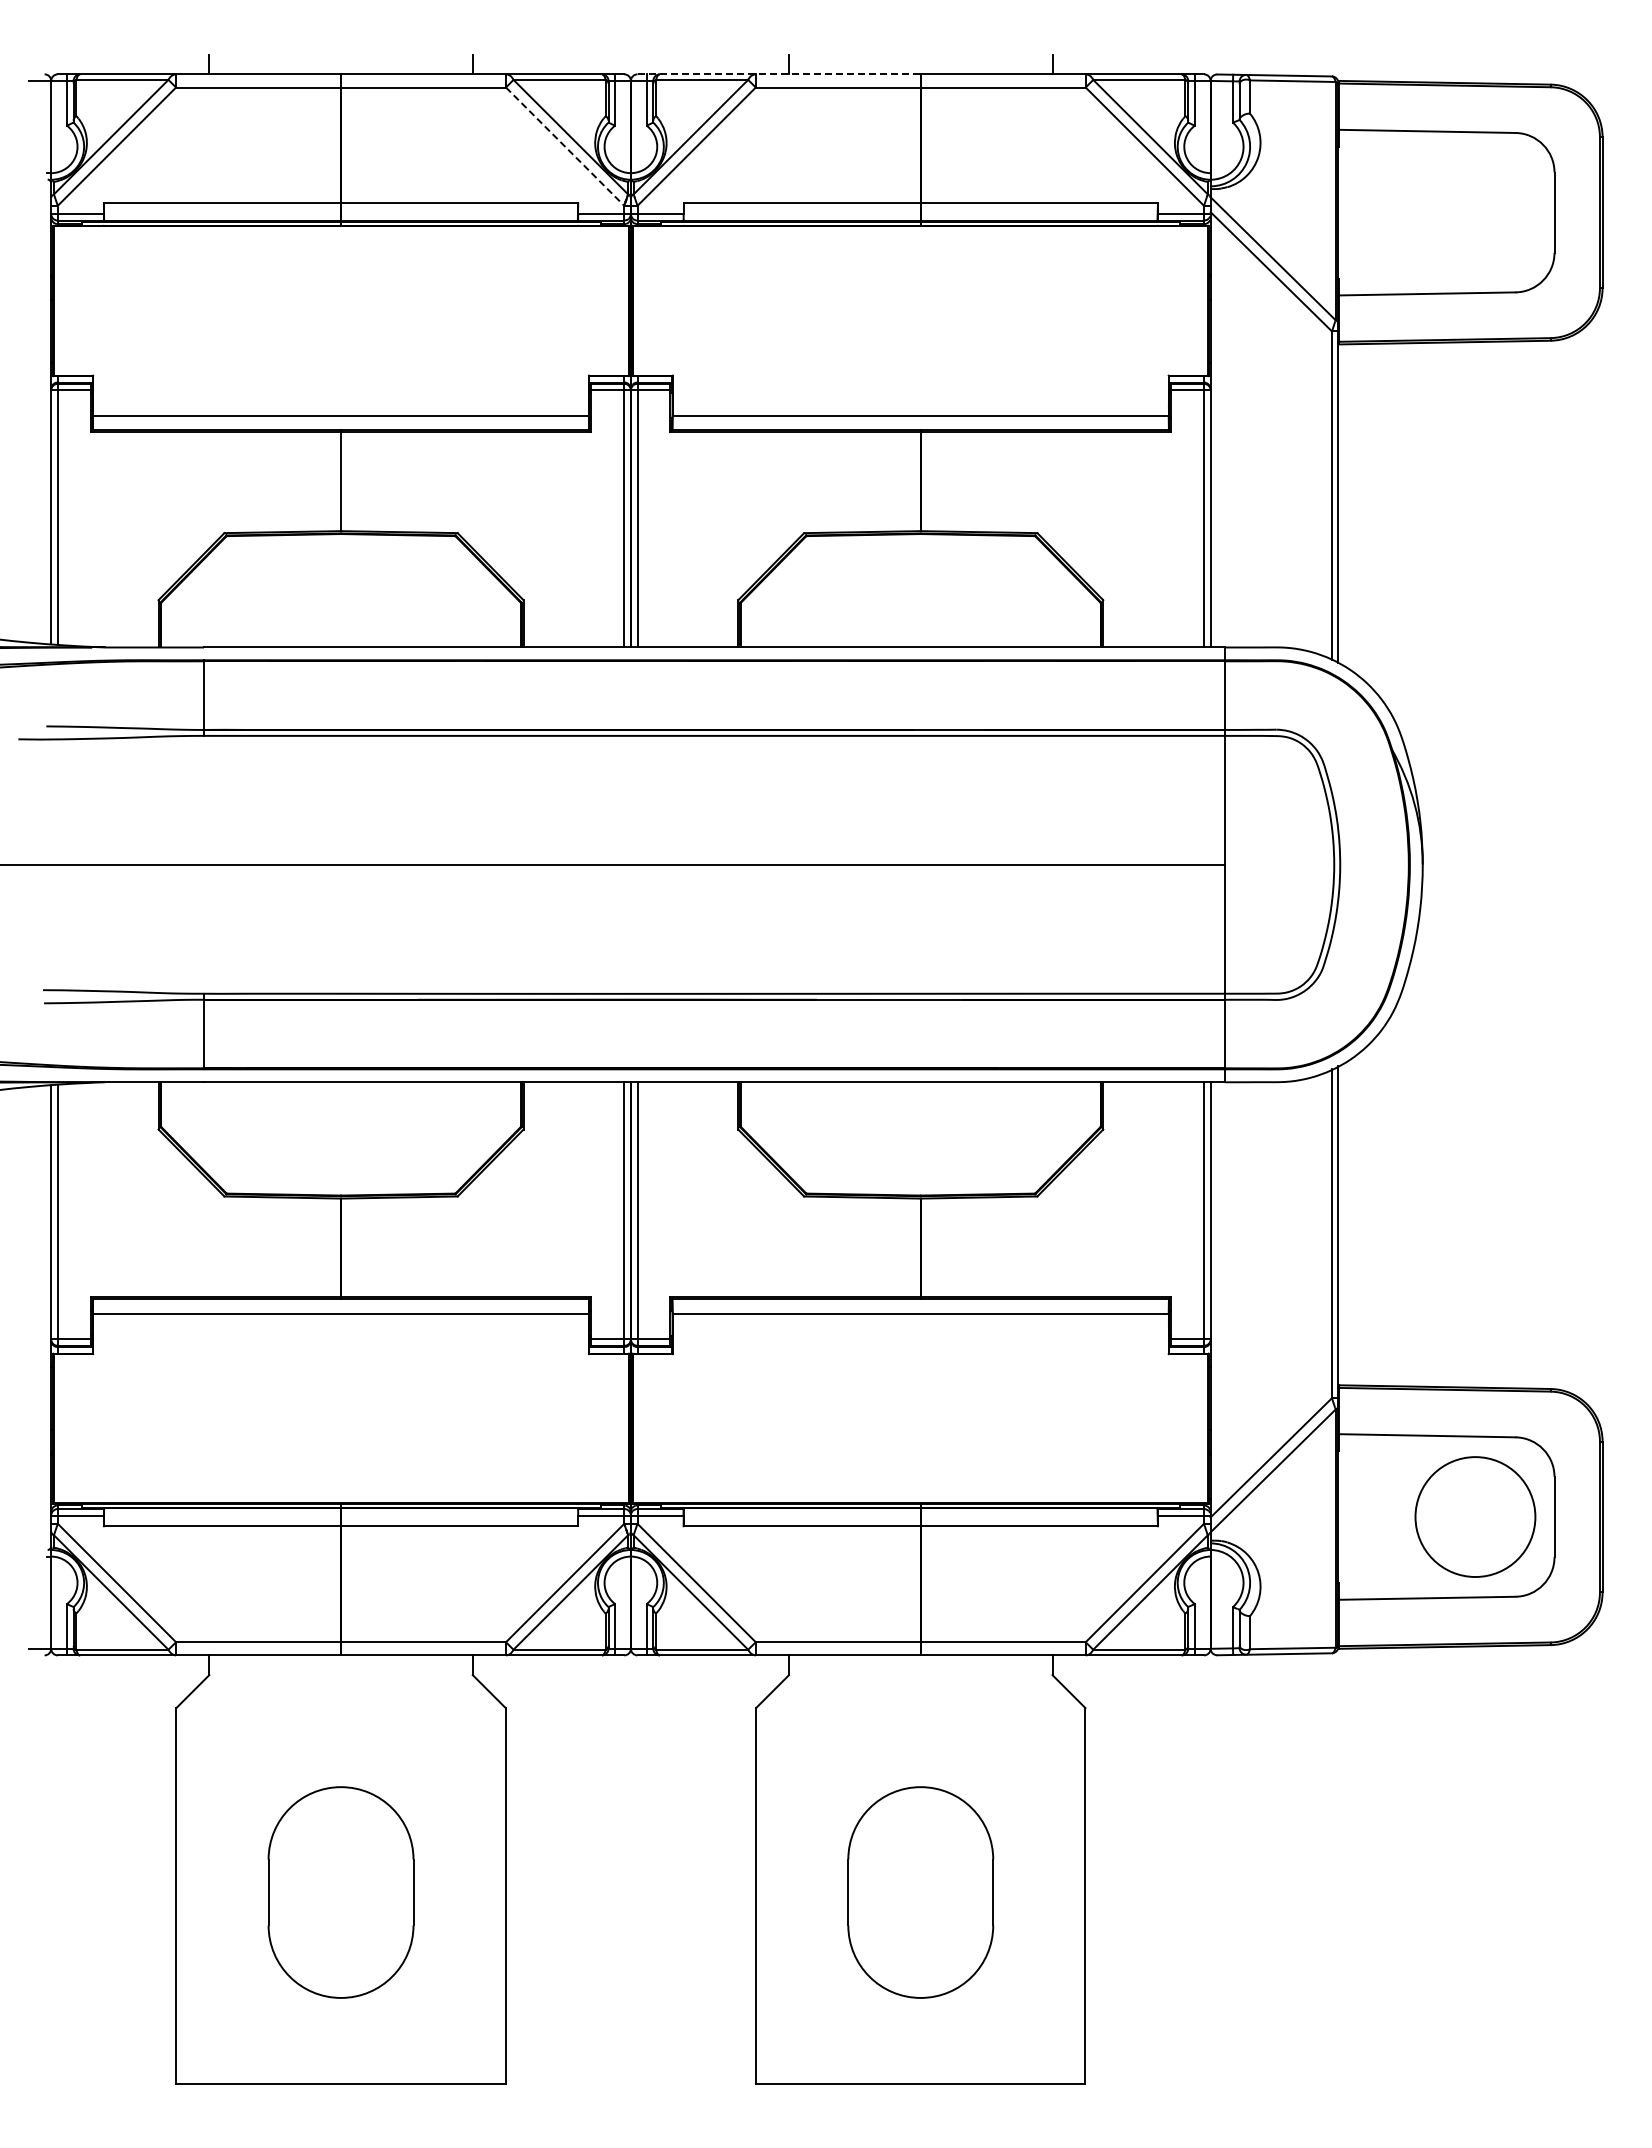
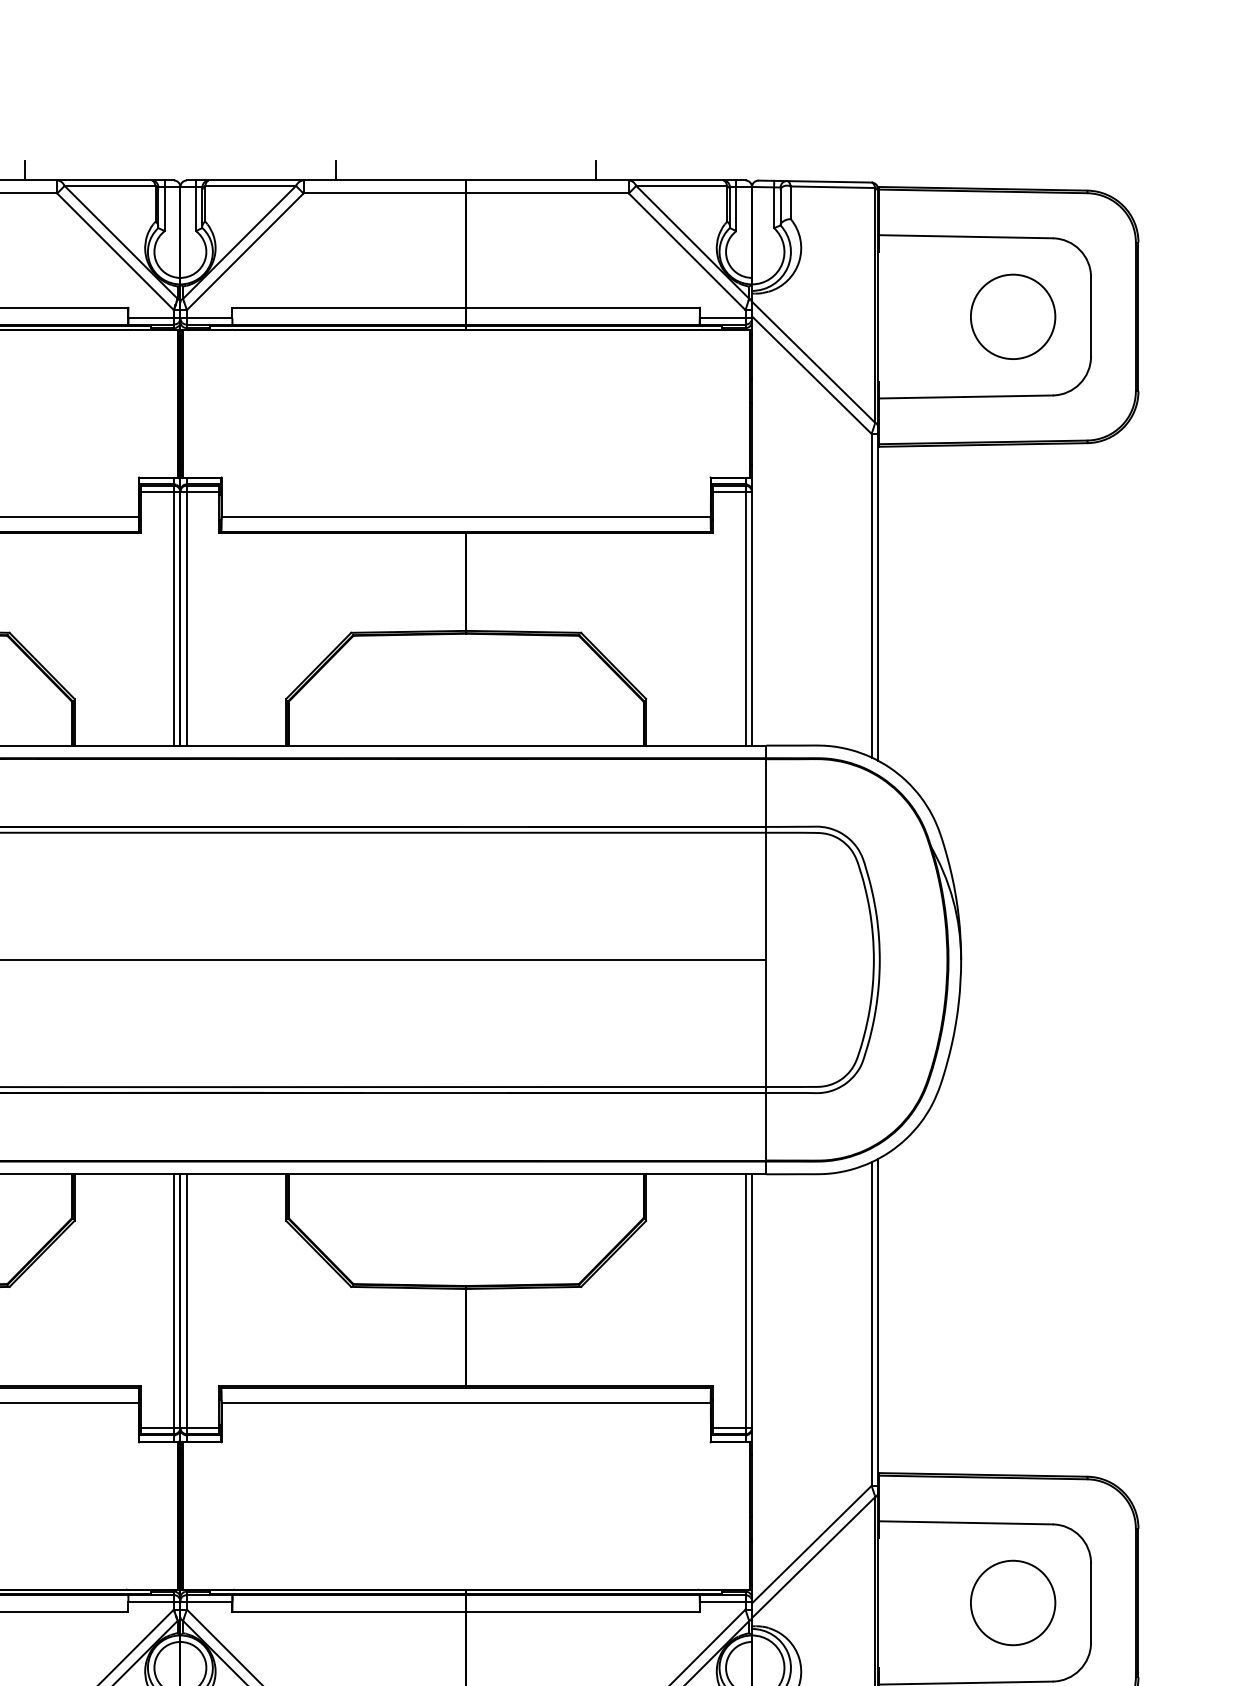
line: (779, 74) -> (326, 180), dashed -> solid
line: (565, 146) -> (115, 251), dashed -> solid
circle: (1475, 212) -> (1013, 316), added
circle: (1475, 1516) -> (1013, 1602), size x0.71

